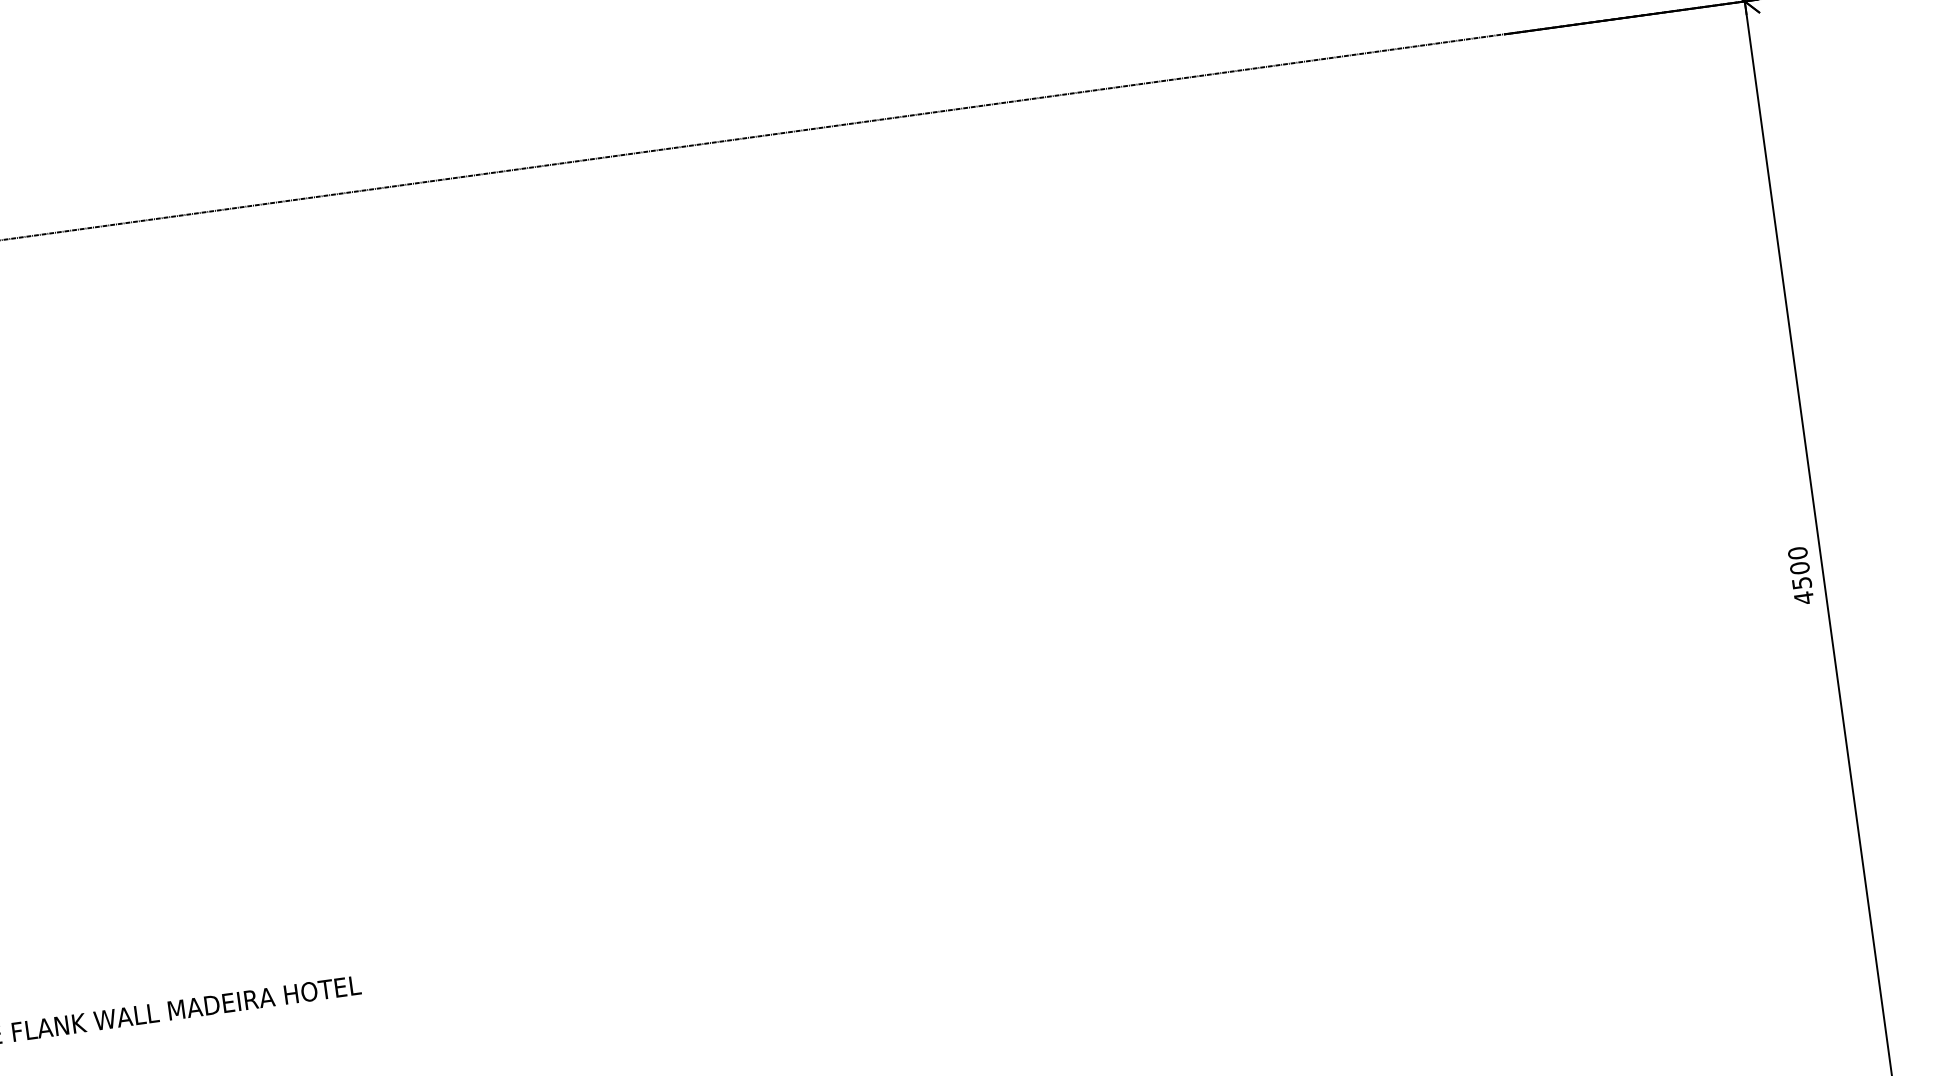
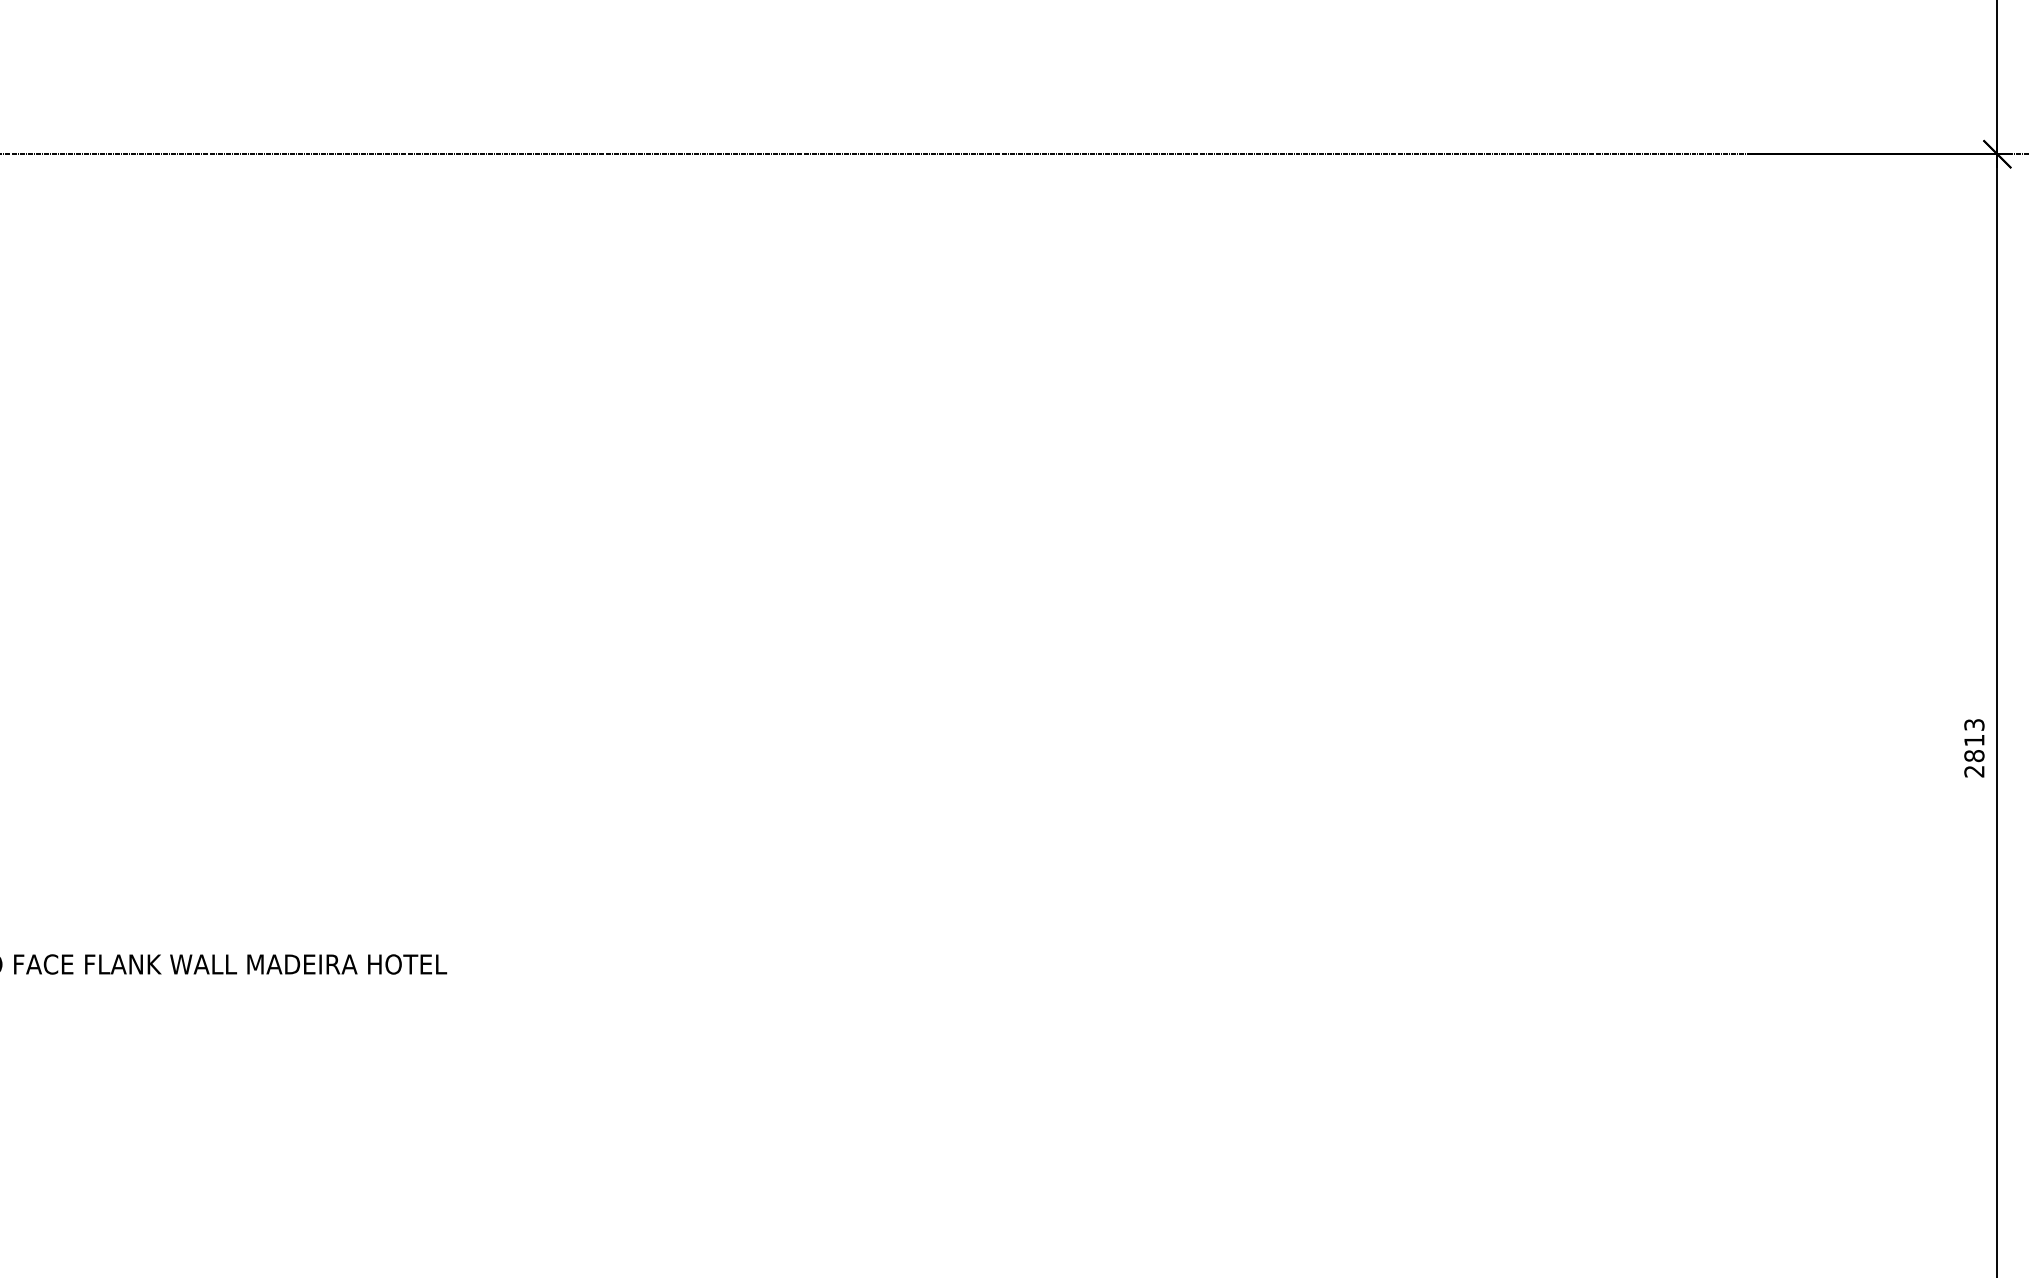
text: (1801, 575) -> (1974, 748), 4500 -> 2813

